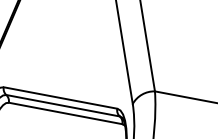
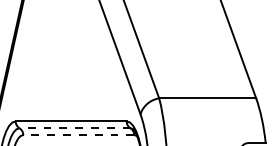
line: (62, 105) -> (74, 128), solid -> dashed
line: (65, 113) -> (78, 135), solid -> dashed

